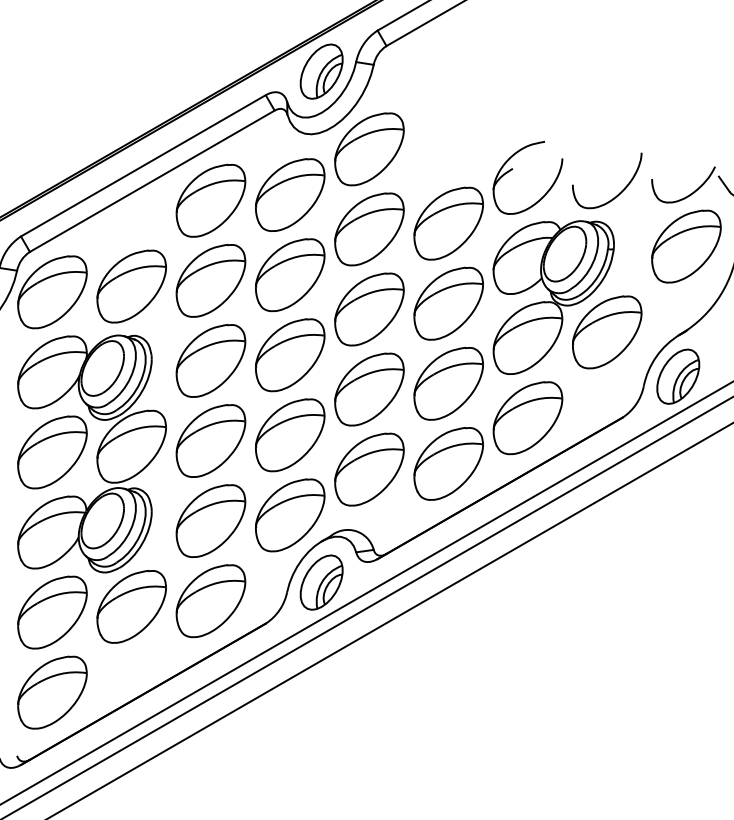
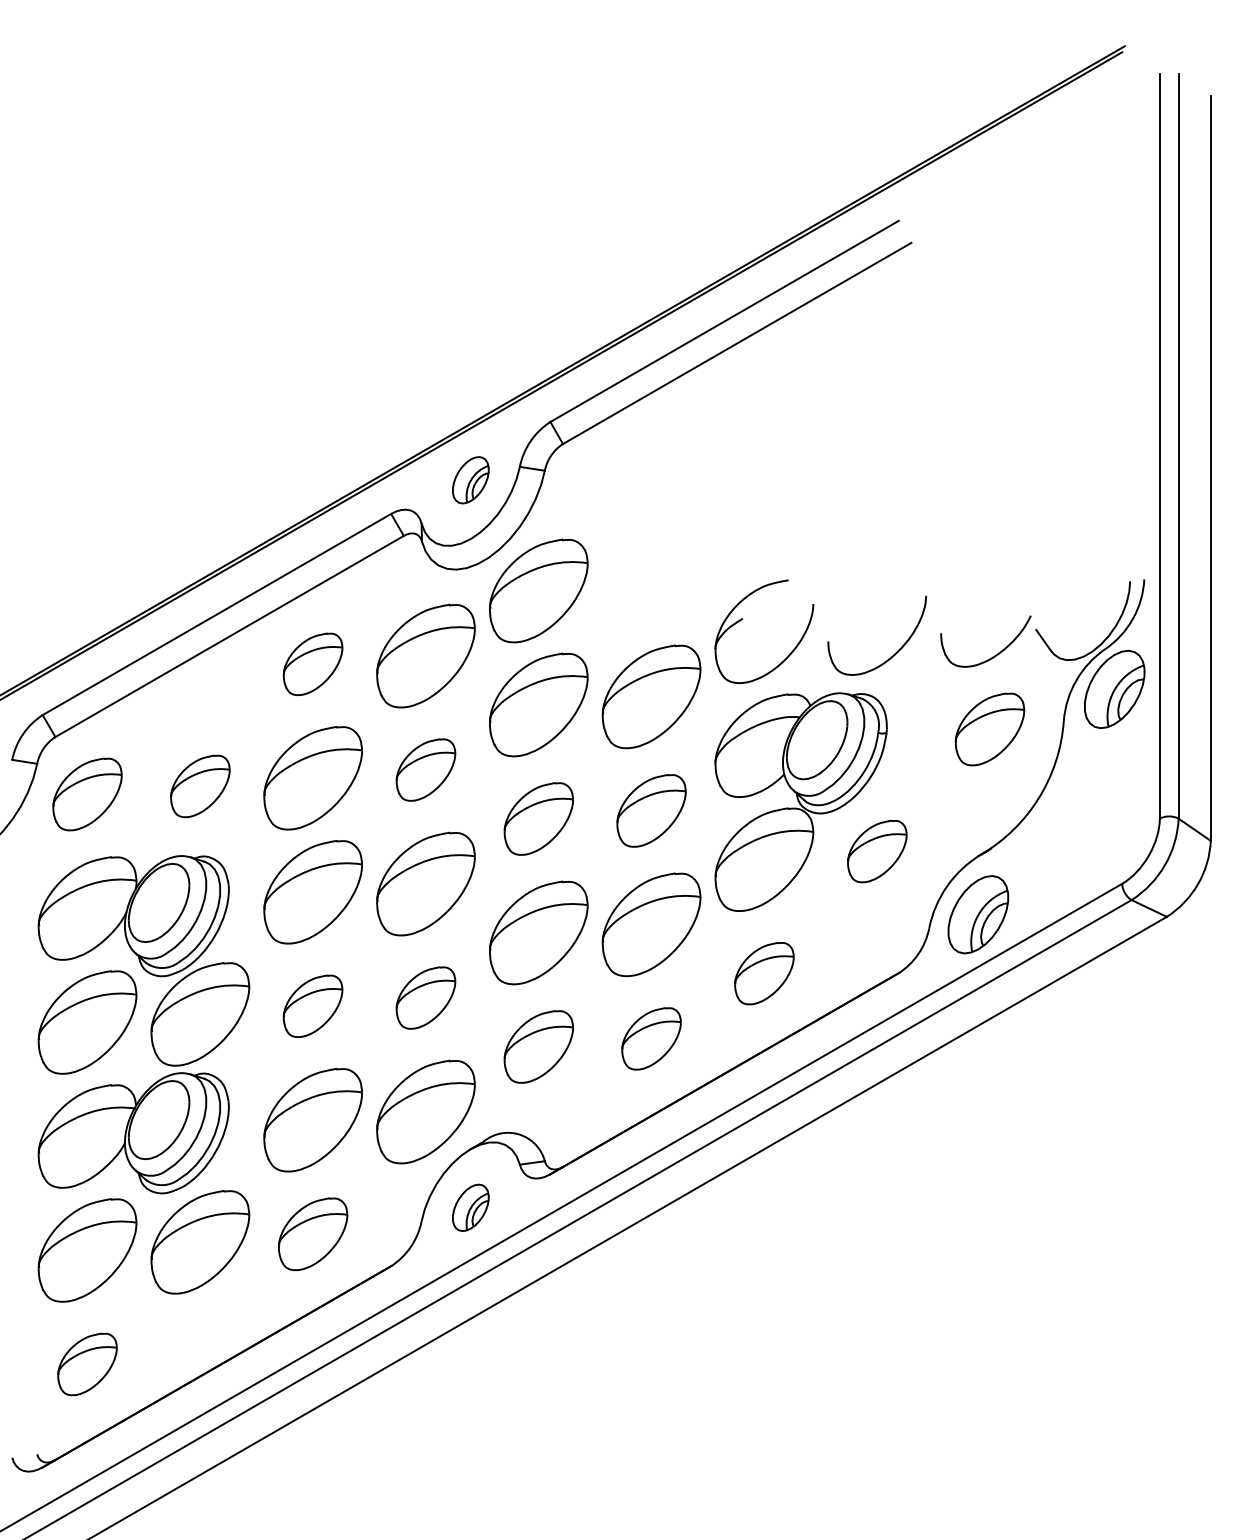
part: (321, 70) -> (470, 479), size x0.6
part: (210, 200) -> (312, 664), size x0.6
part: (686, 246) -> (989, 729), size x0.7
part: (289, 274) -> (425, 769), size x0.6
part: (131, 286) -> (200, 786), size x0.6
part: (52, 292) -> (87, 794), size x0.7
part: (448, 303) -> (651, 810), size x0.7
part: (369, 309) -> (538, 818), size x0.7
part: (607, 332) -> (877, 851), size x0.6
part: (528, 418) -> (764, 973), size x0.6
part: (289, 434) -> (425, 997), size x0.6
part: (210, 441) -> (312, 1006), size x0.6
part: (448, 463) -> (651, 1038), size x0.6
part: (369, 469) -> (538, 1046), size x0.7
part: (321, 582) -> (470, 1207), size x0.6
part: (210, 601) -> (312, 1234), size x0.7
part: (52, 692) -> (87, 1364), size x0.6

